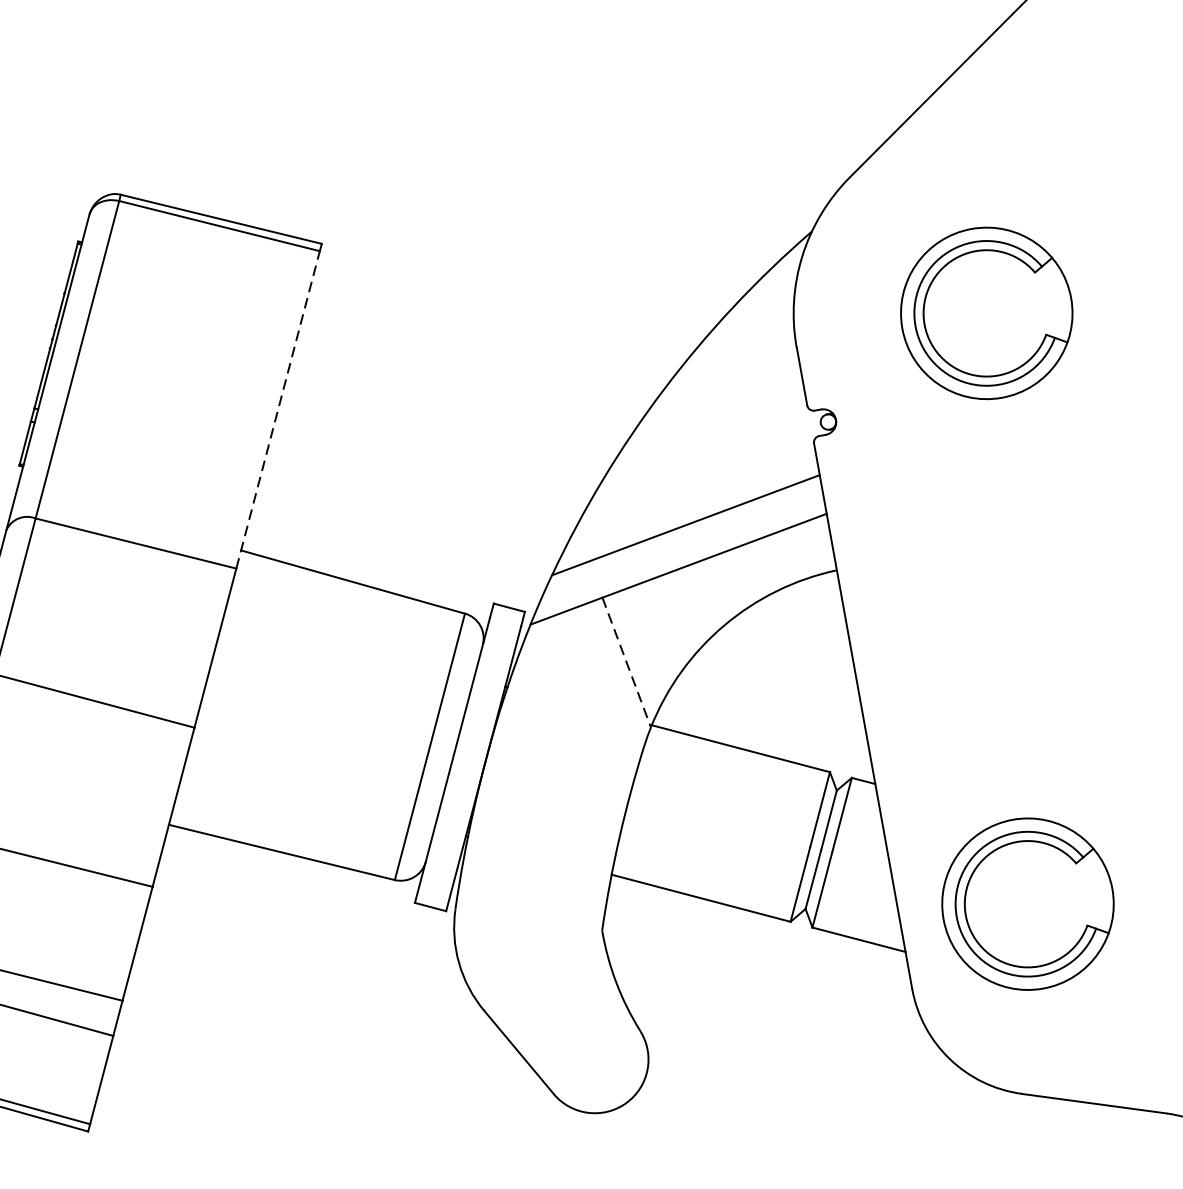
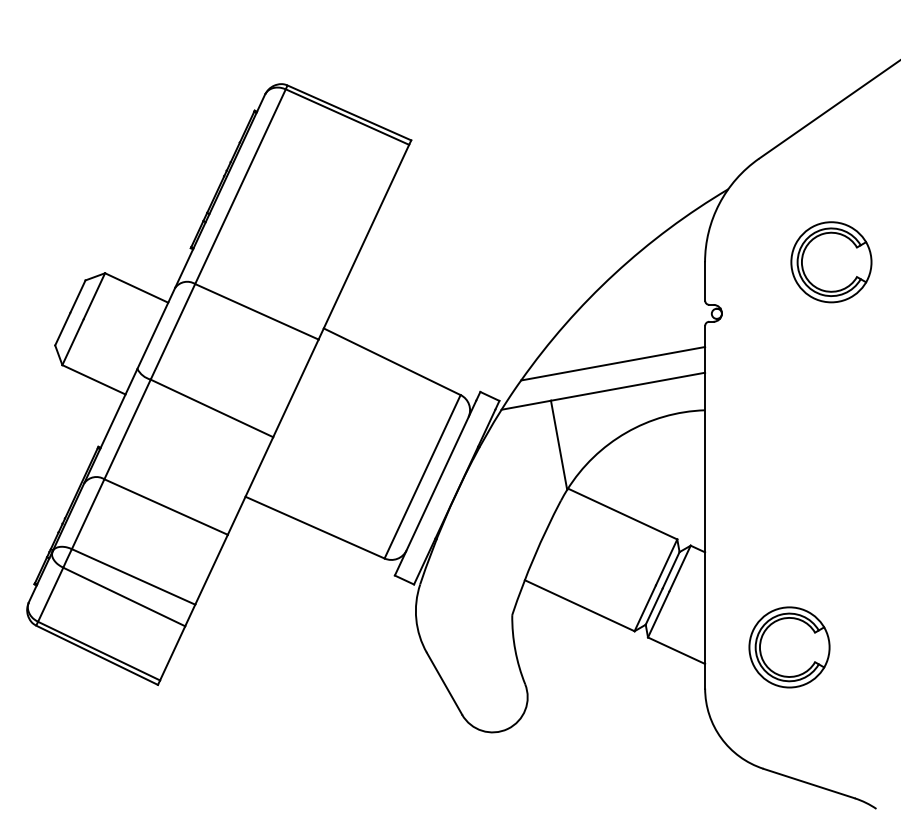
part: (986, 313) -> (831, 262), size x0.71
line: (278, 408) -> (364, 241), dashed -> solid
line: (627, 662) -> (559, 445), dashed -> solid
part: (1027, 904) -> (789, 647), size x0.71

